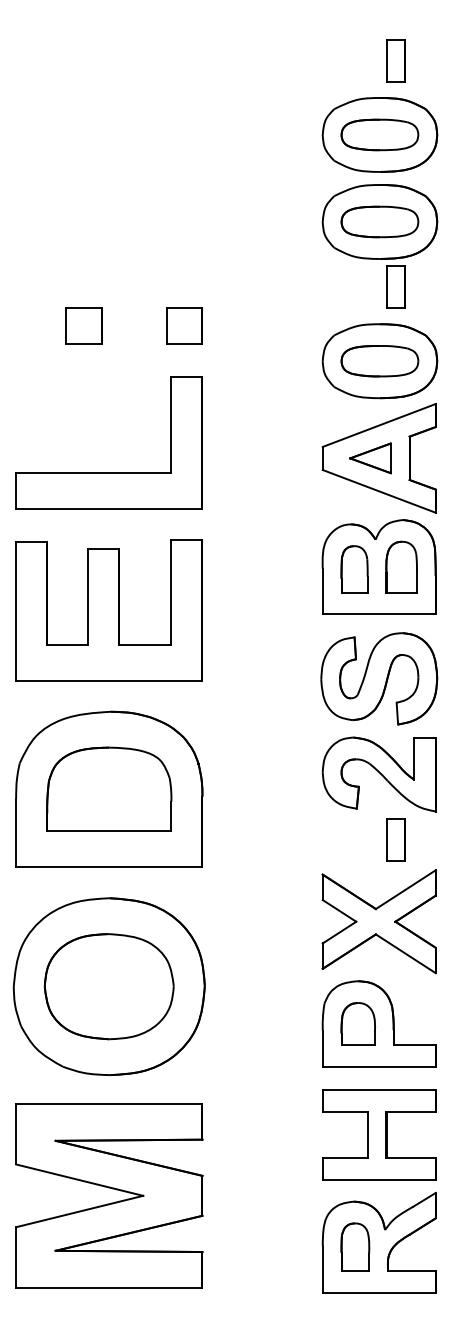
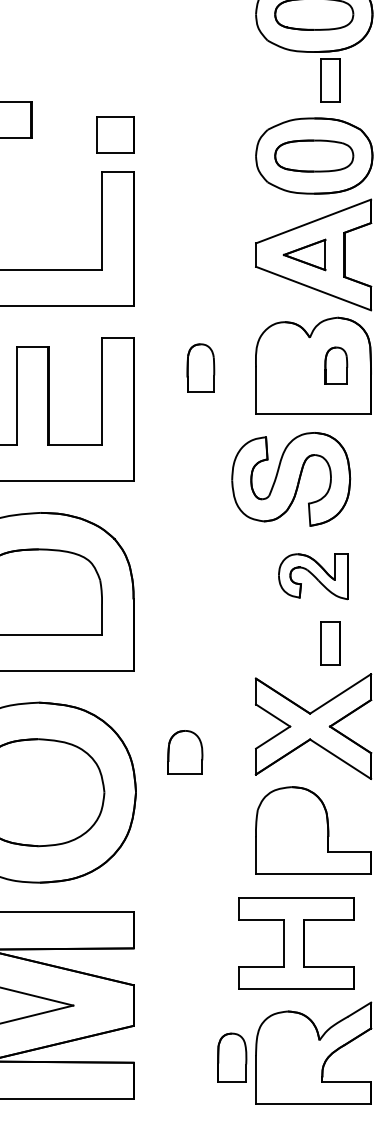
part: (184, 325) -> (115, 135), moved
part: (401, 566) -> (336, 365), size x0.7
part: (354, 569) -> (200, 368), moved
part: (379, 678) -> (291, 479), moved
part: (378, 774) -> (312, 576), size x0.6
part: (357, 1023) -> (184, 751), moved
part: (379, 1134) -> (296, 943), moved
part: (355, 1246) -> (232, 1057), moved

